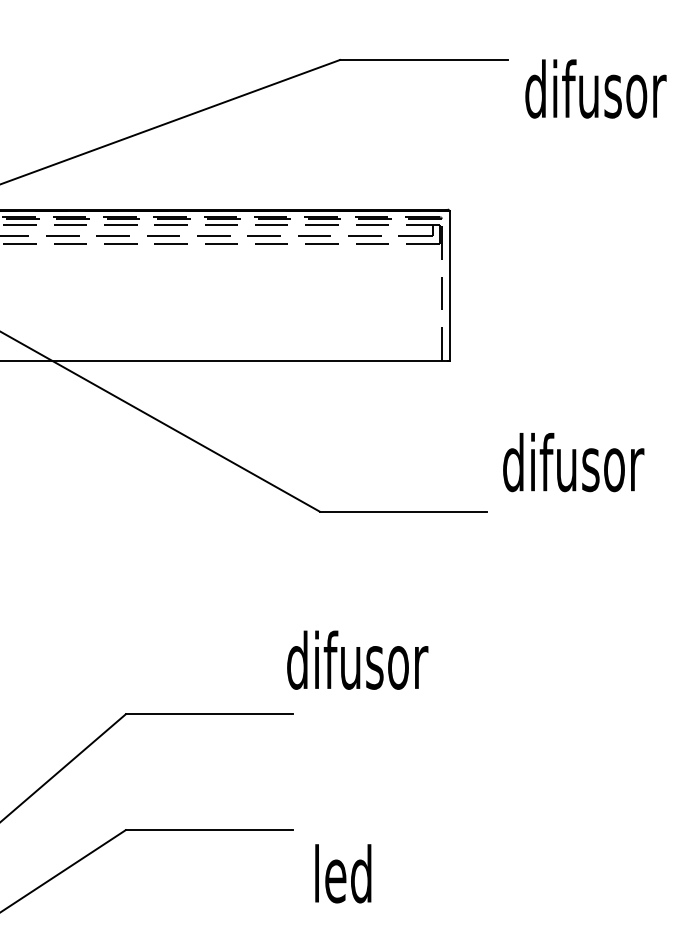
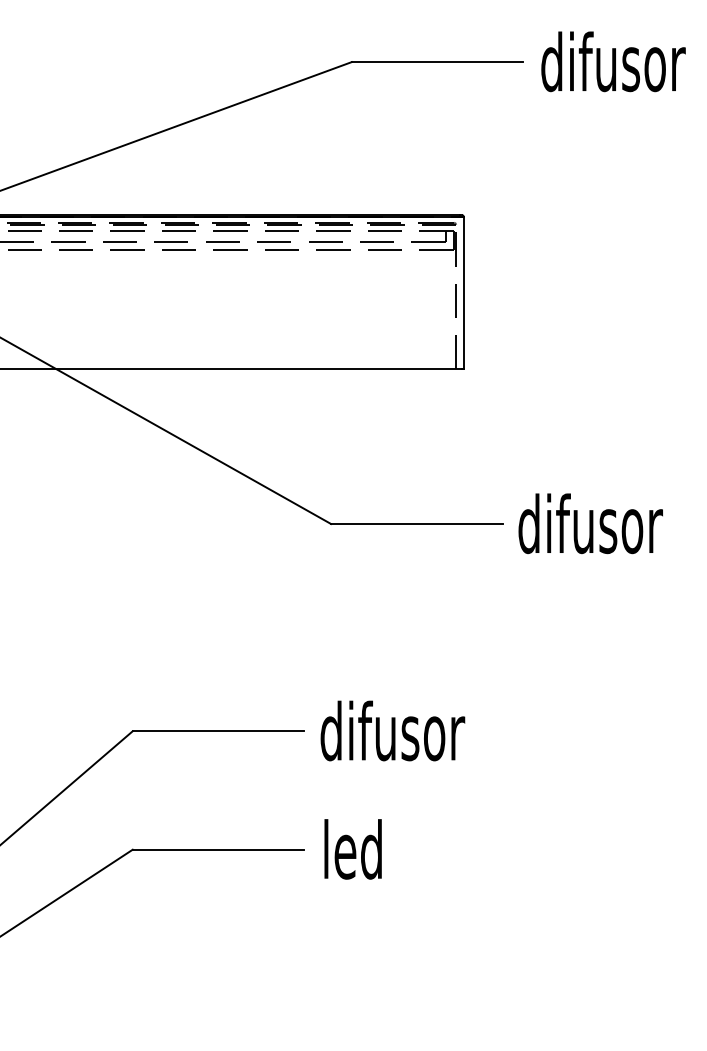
text: (595, 88) -> (613, 61), moved
text: (573, 462) -> (590, 523), moved
text: (357, 659) -> (392, 730), moved
text: (342, 873) -> (352, 849), moved

